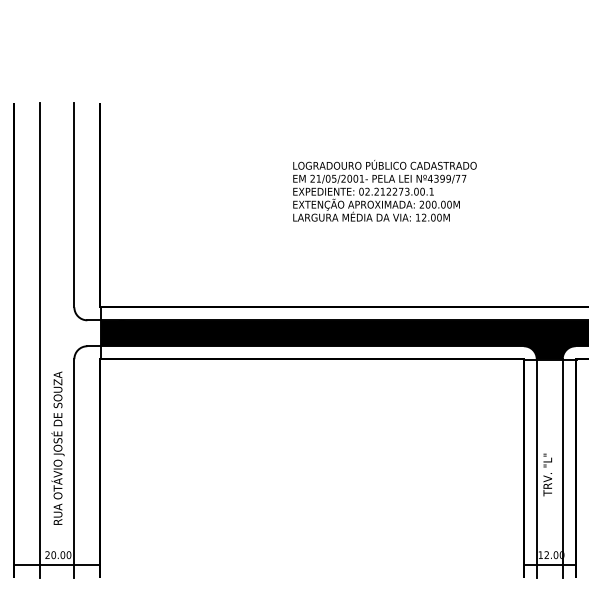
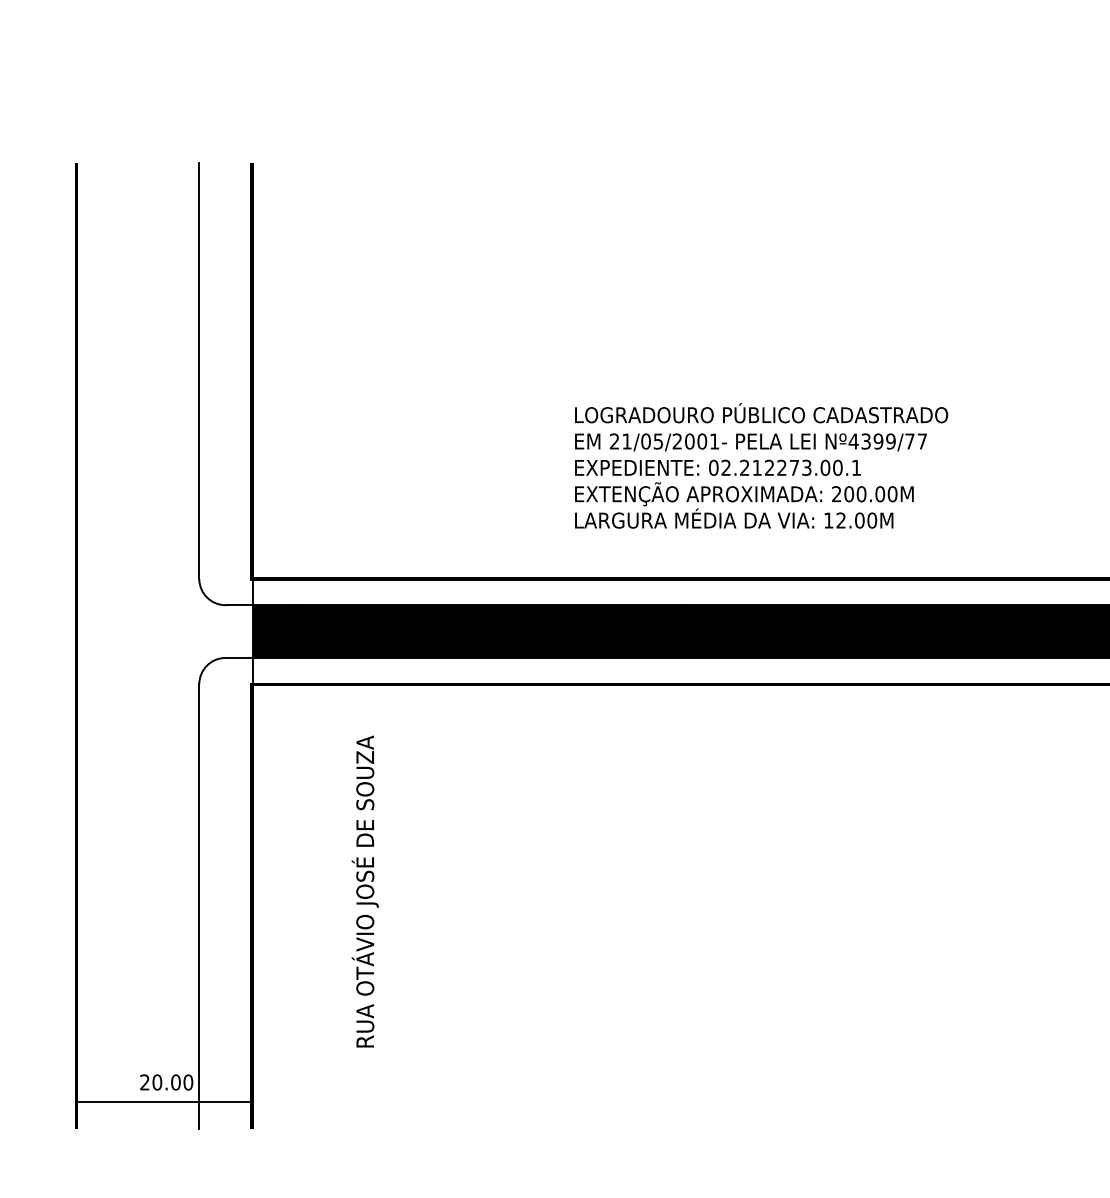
text: (384, 190) -> (760, 465), moved
line: (39, 339) -> (128, 644), removed
text: (57, 447) -> (364, 890), moved

